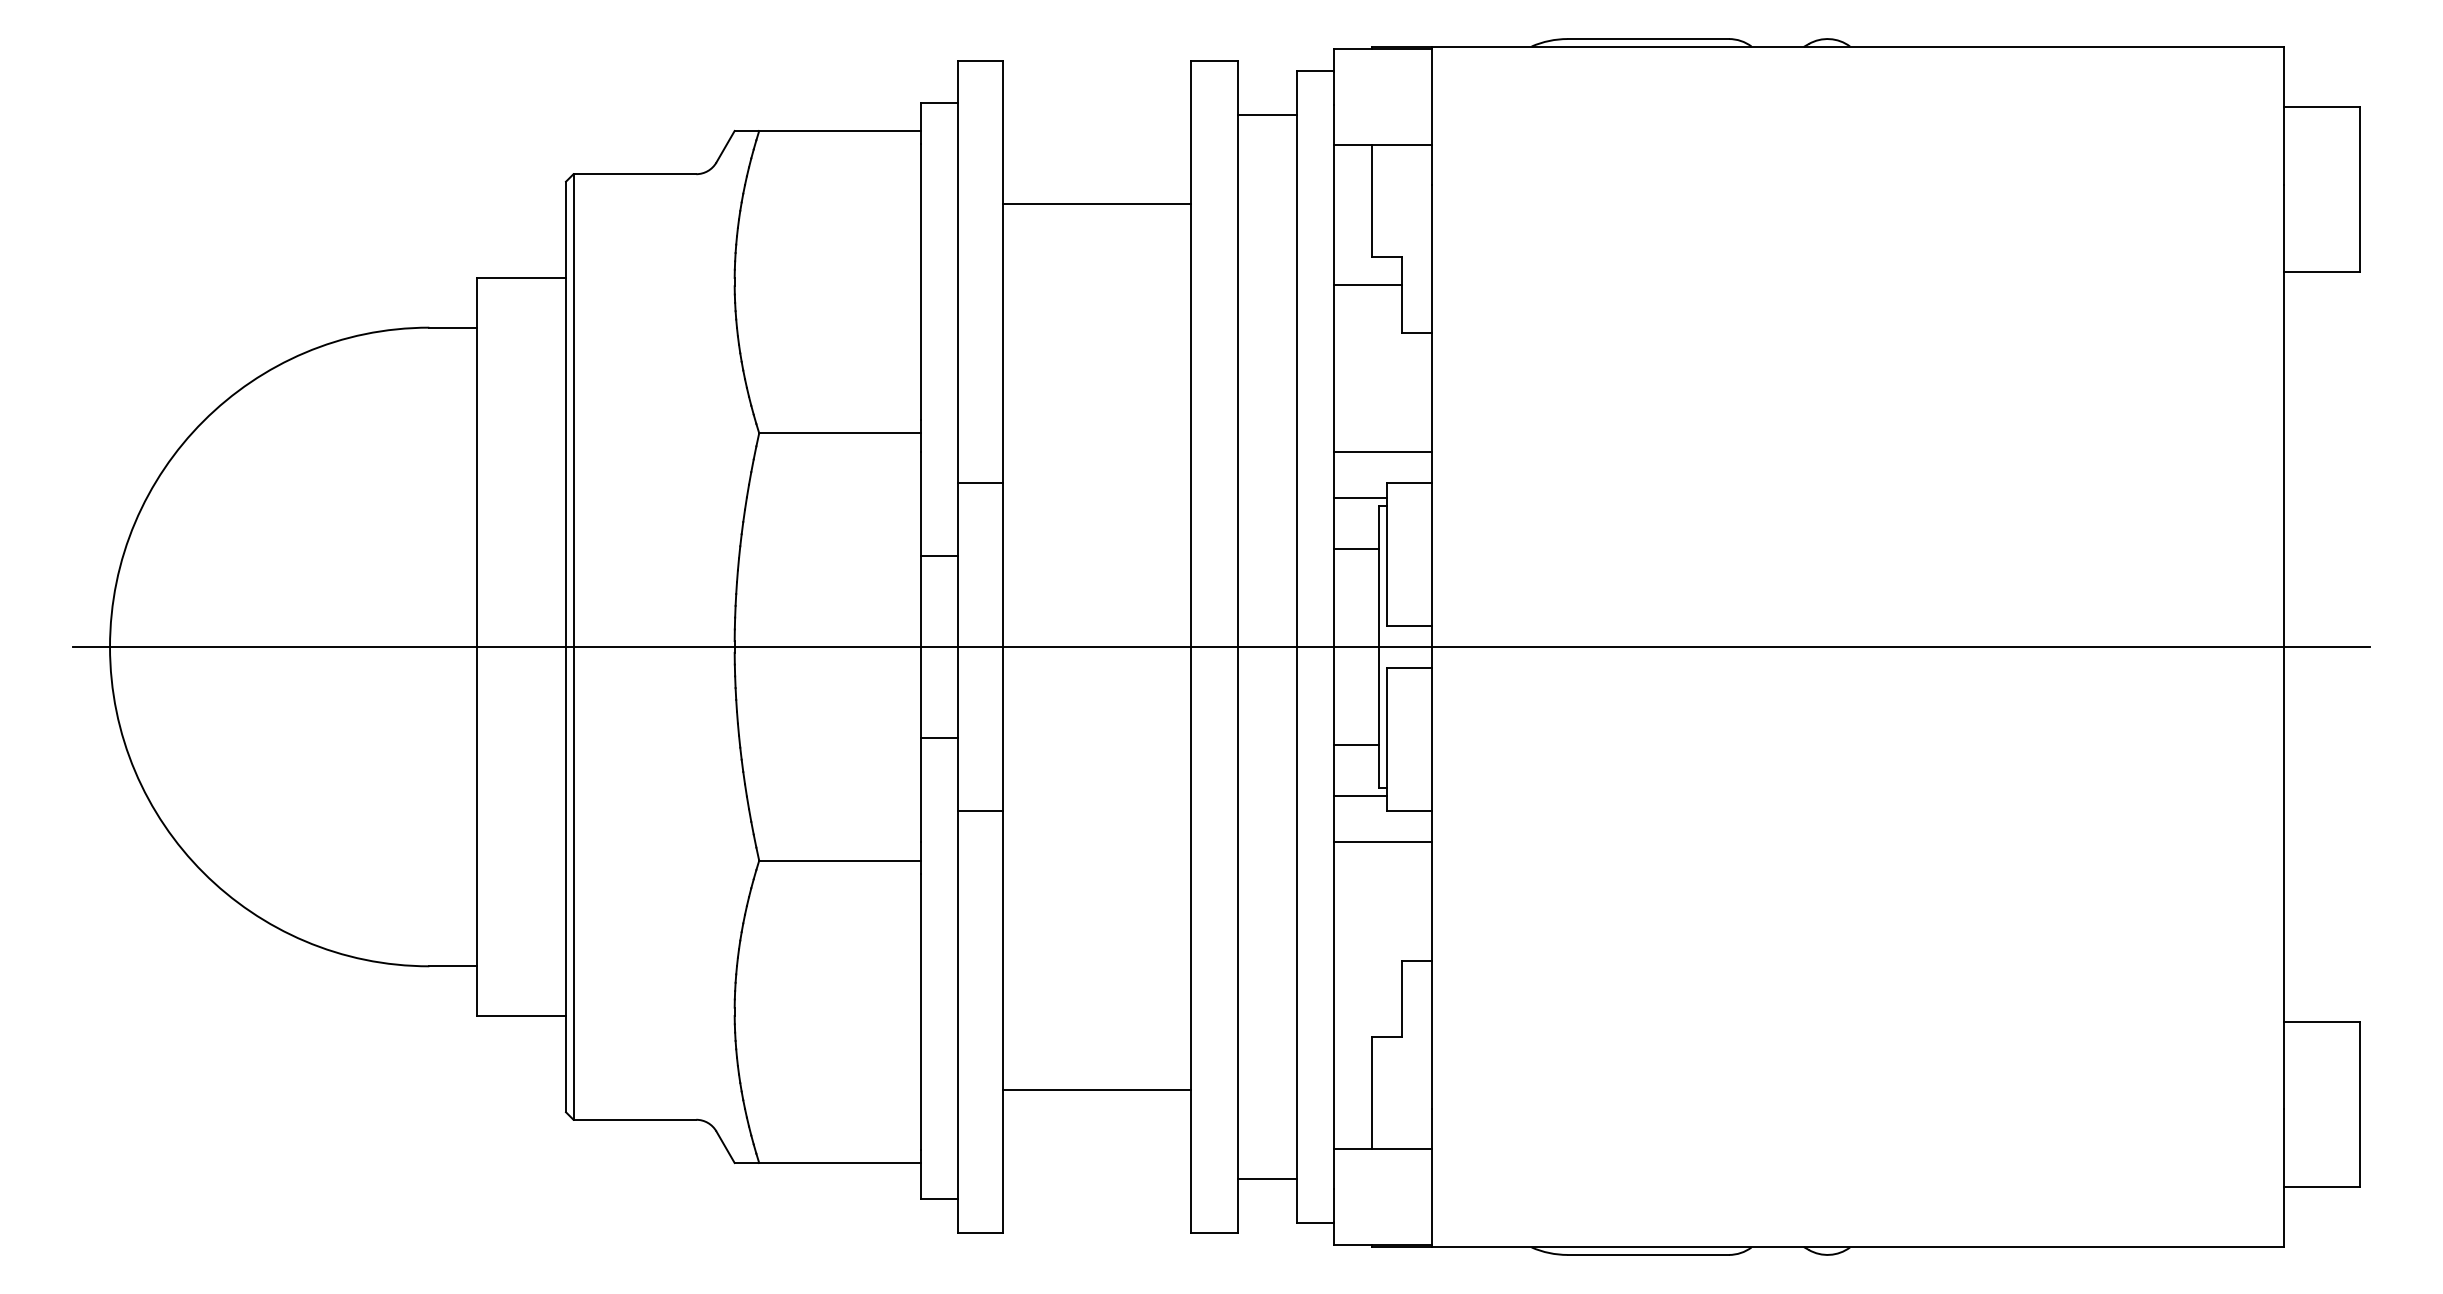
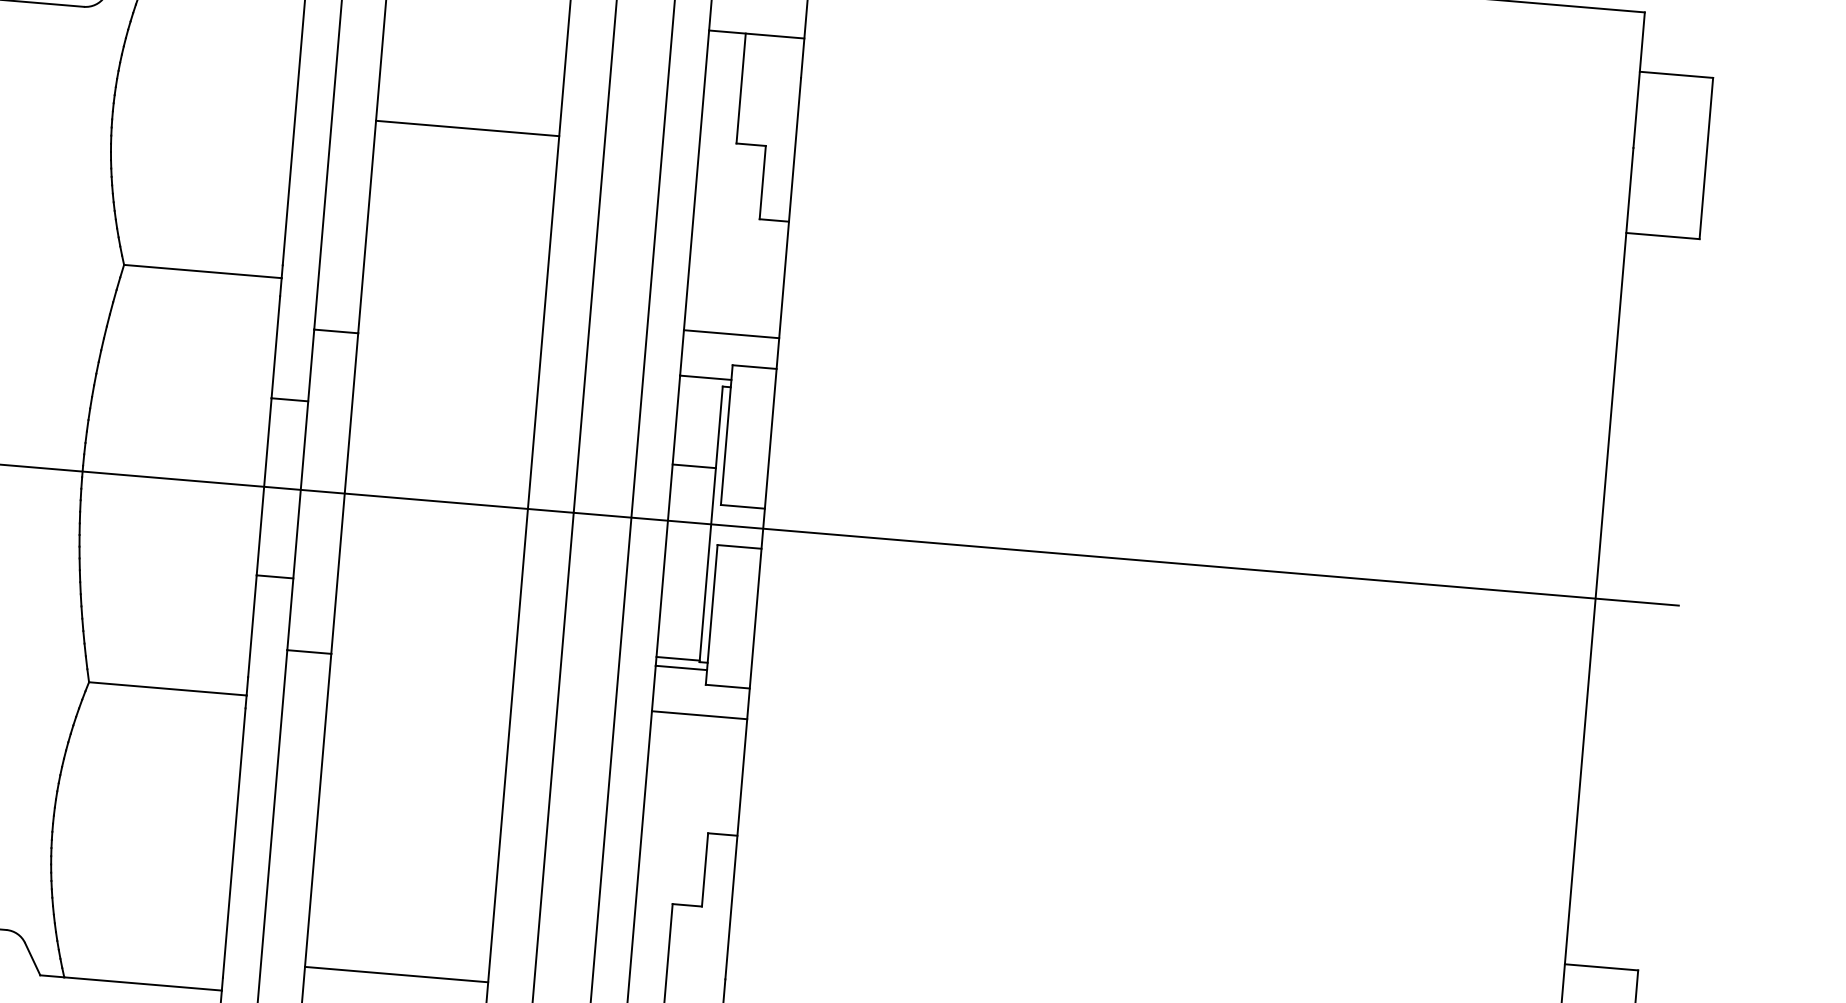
line: (1096, 204) -> (467, 128), moved
line: (1367, 284) -> (730, 169), removed
line: (1356, 549) -> (694, 466), moved
line: (1356, 744) -> (678, 658), moved
line: (1096, 1089) -> (396, 974), moved

